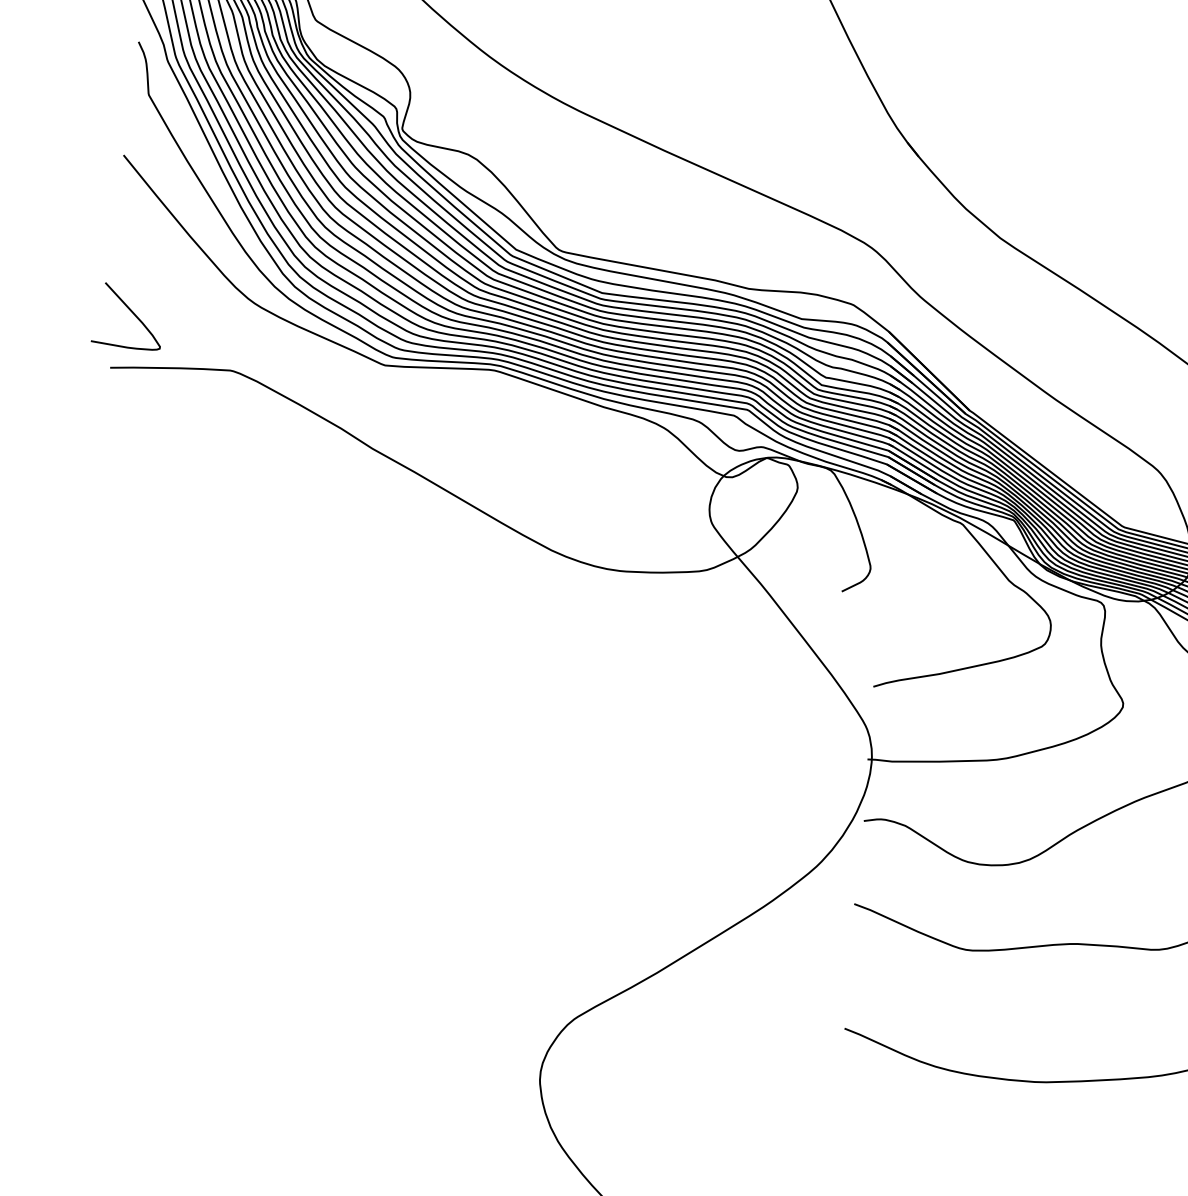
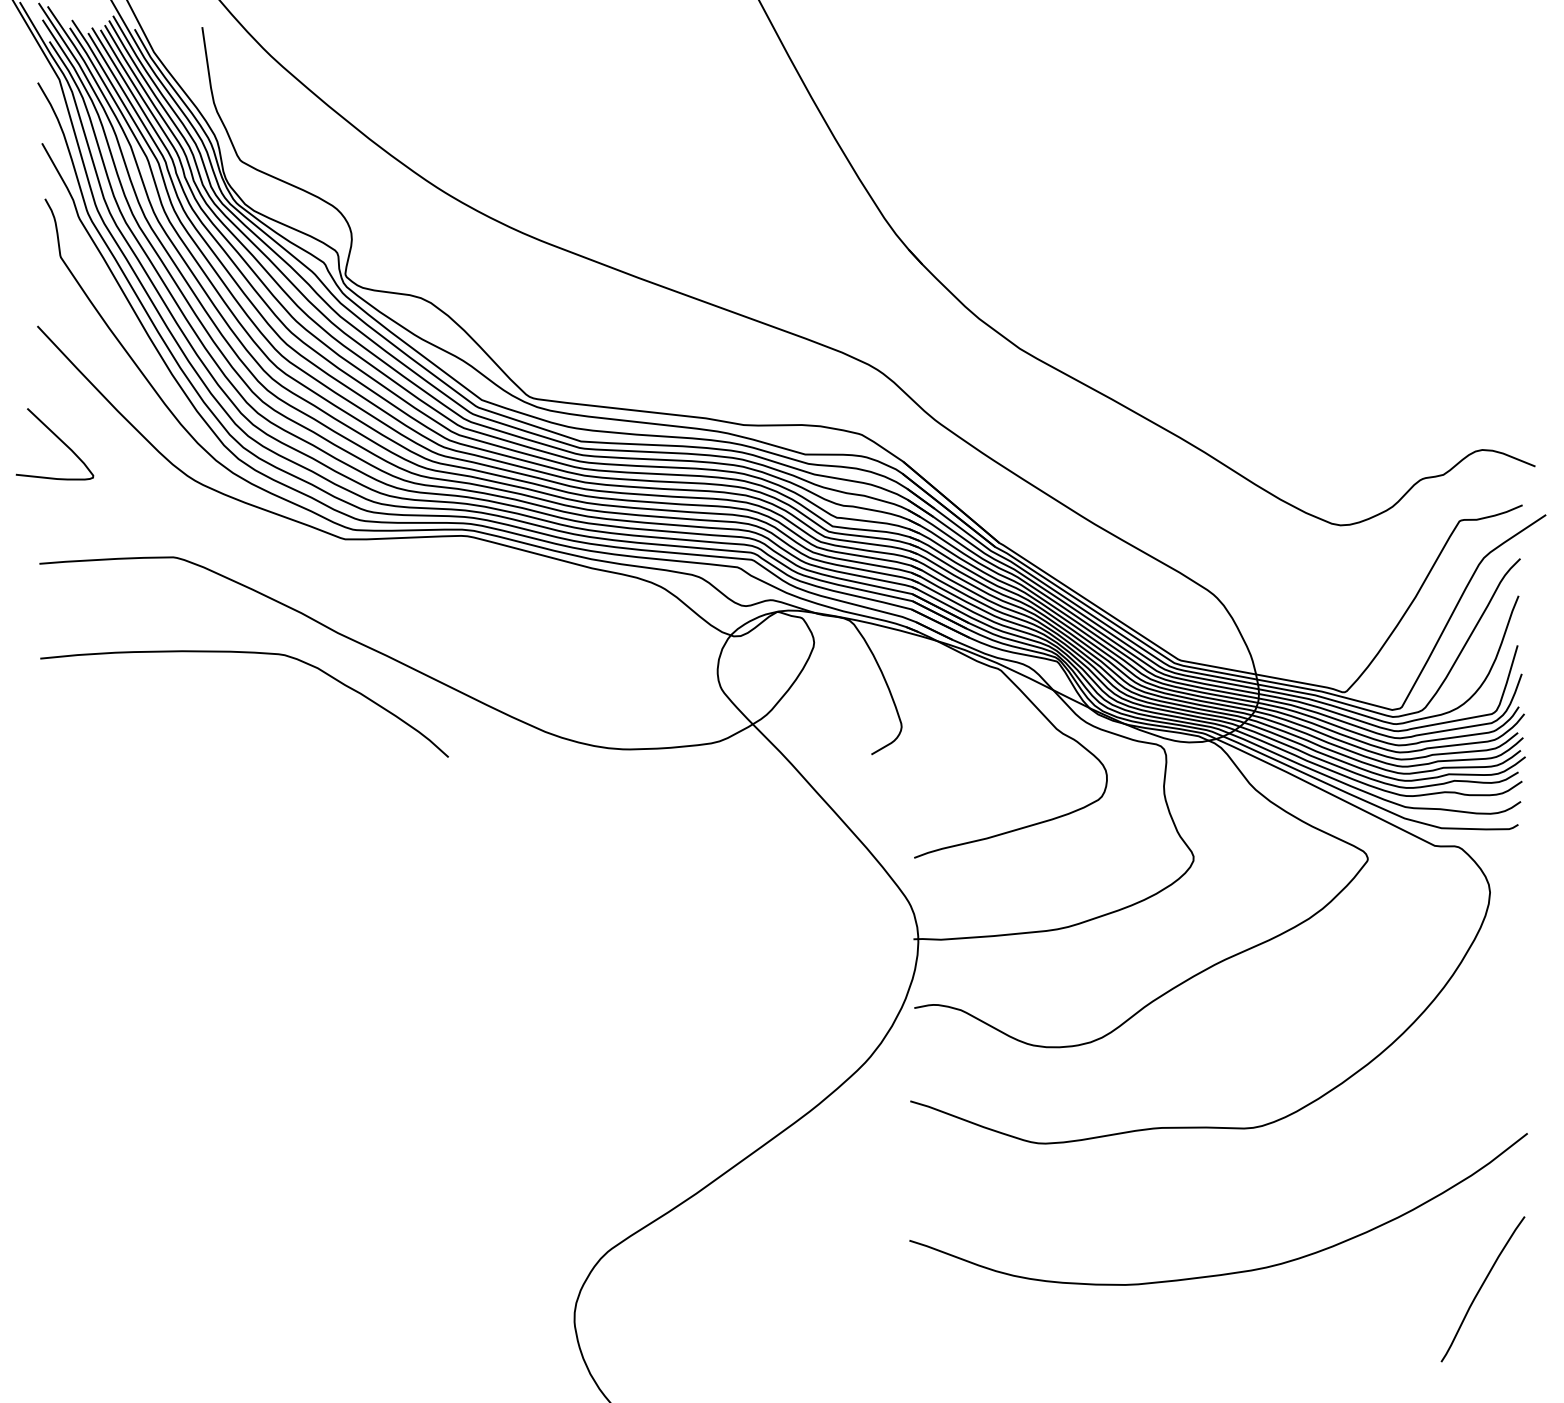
curve: (131, 312) -> (58, 439), moved
curve: (287, 461) -> (244, 653), added

